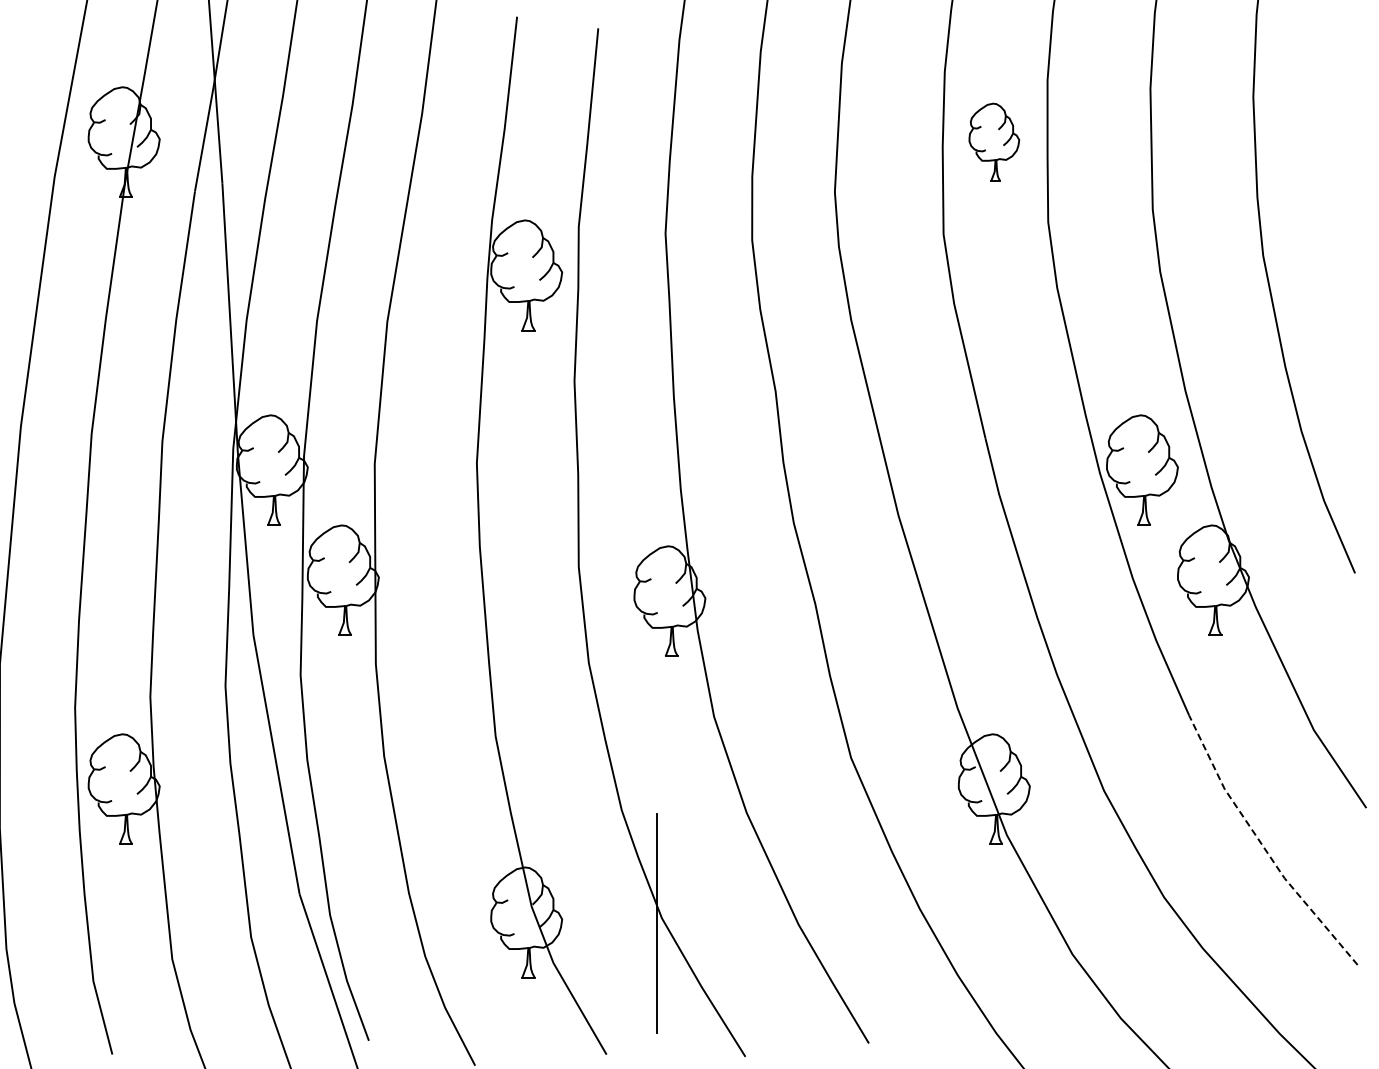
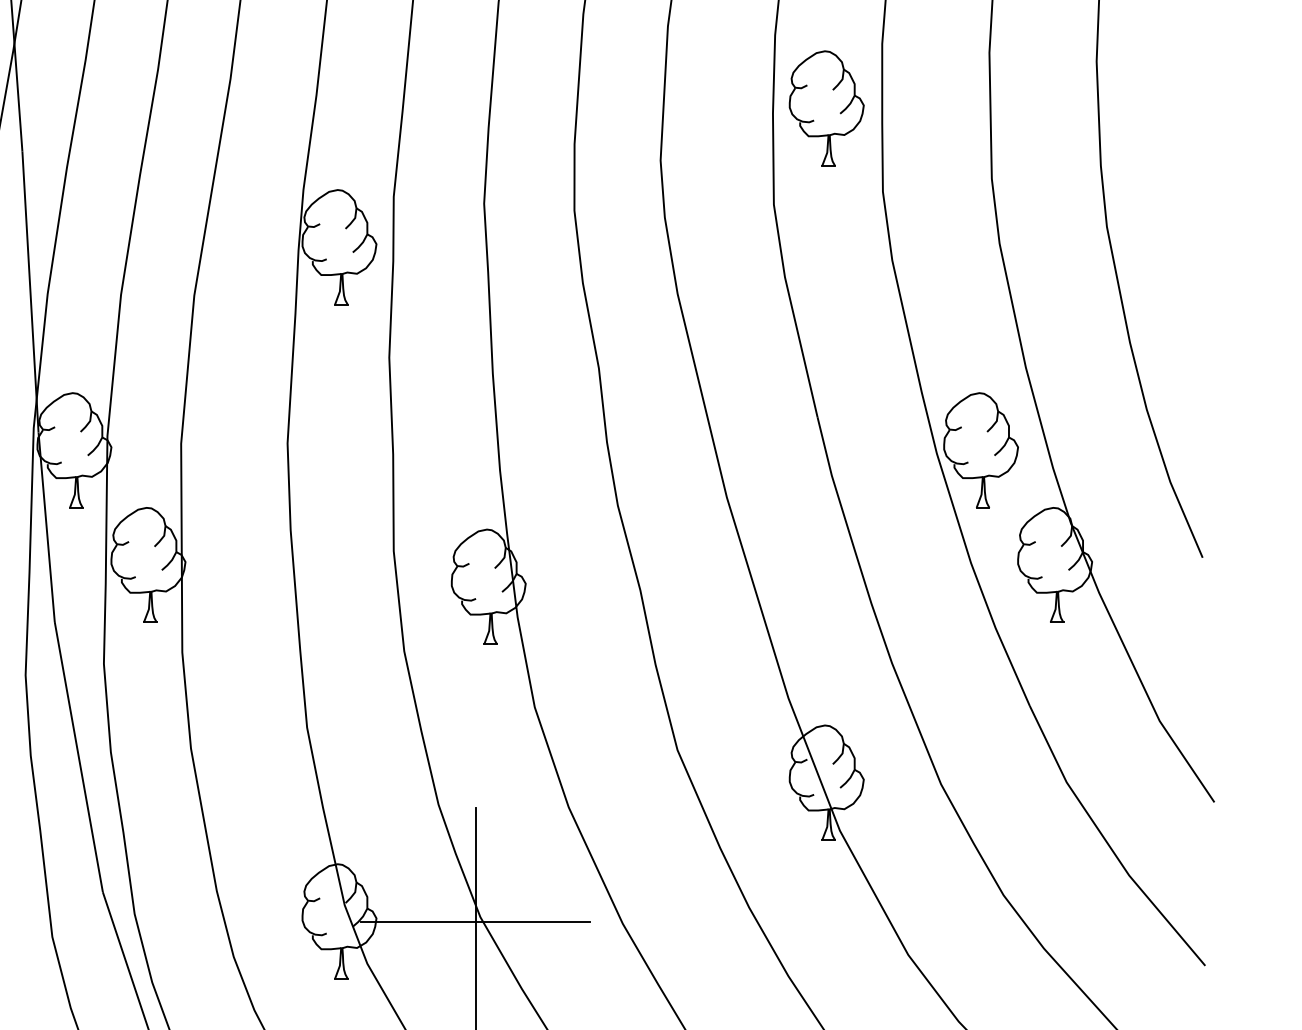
part: (994, 141) -> (826, 107), size x1.43
line: (1263, 846) -> (1107, 842), dashed -> solid
line: (656, 923) -> (474, 922), added

